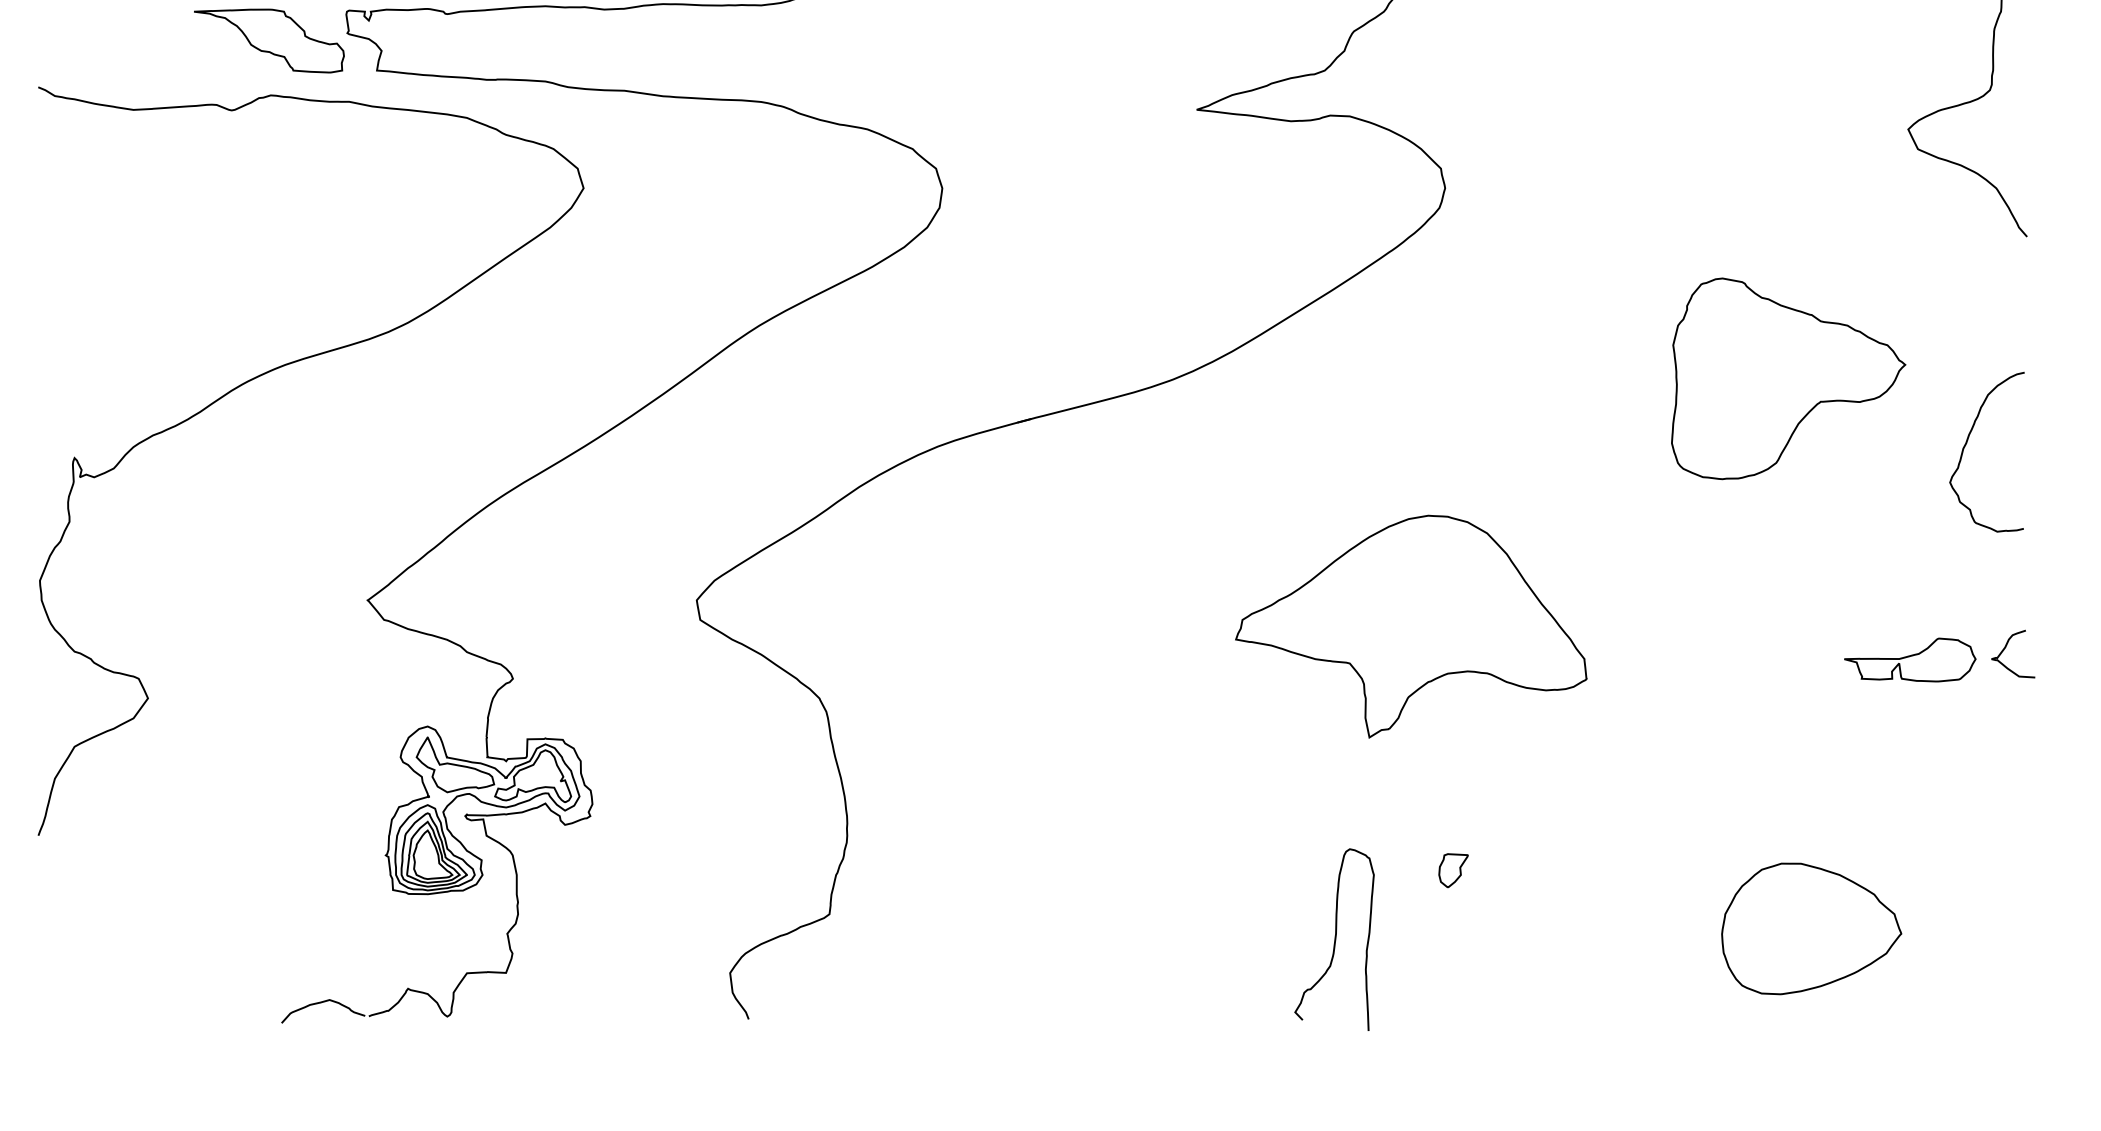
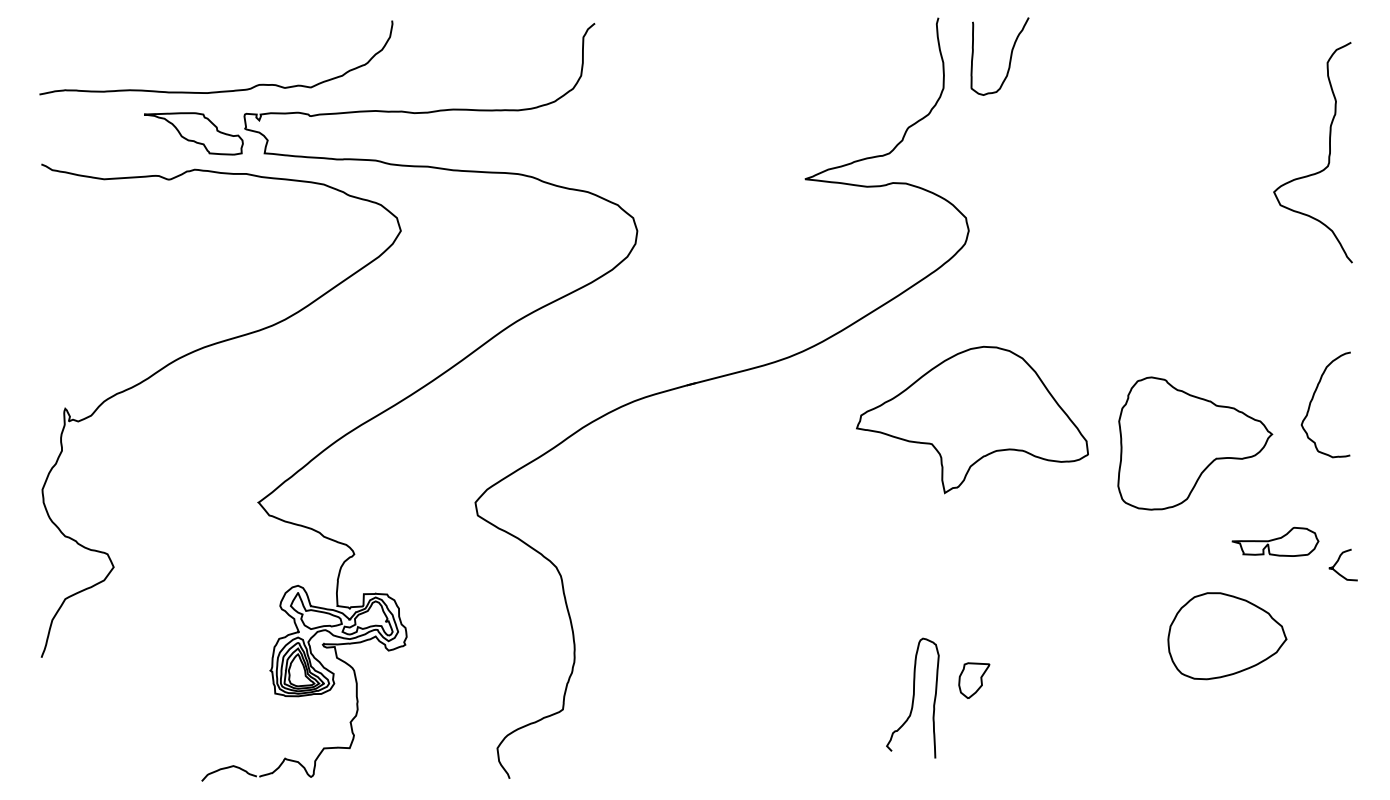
part: (1789, 378) -> (1195, 443), moved
part: (1411, 625) -> (972, 419), moved
curve: (2007, 647) -> (1339, 560), moved
part: (1453, 870) -> (974, 680), size x1.6
part: (1811, 929) -> (1227, 636), moved
curve: (1333, 938) -> (912, 697), moved

